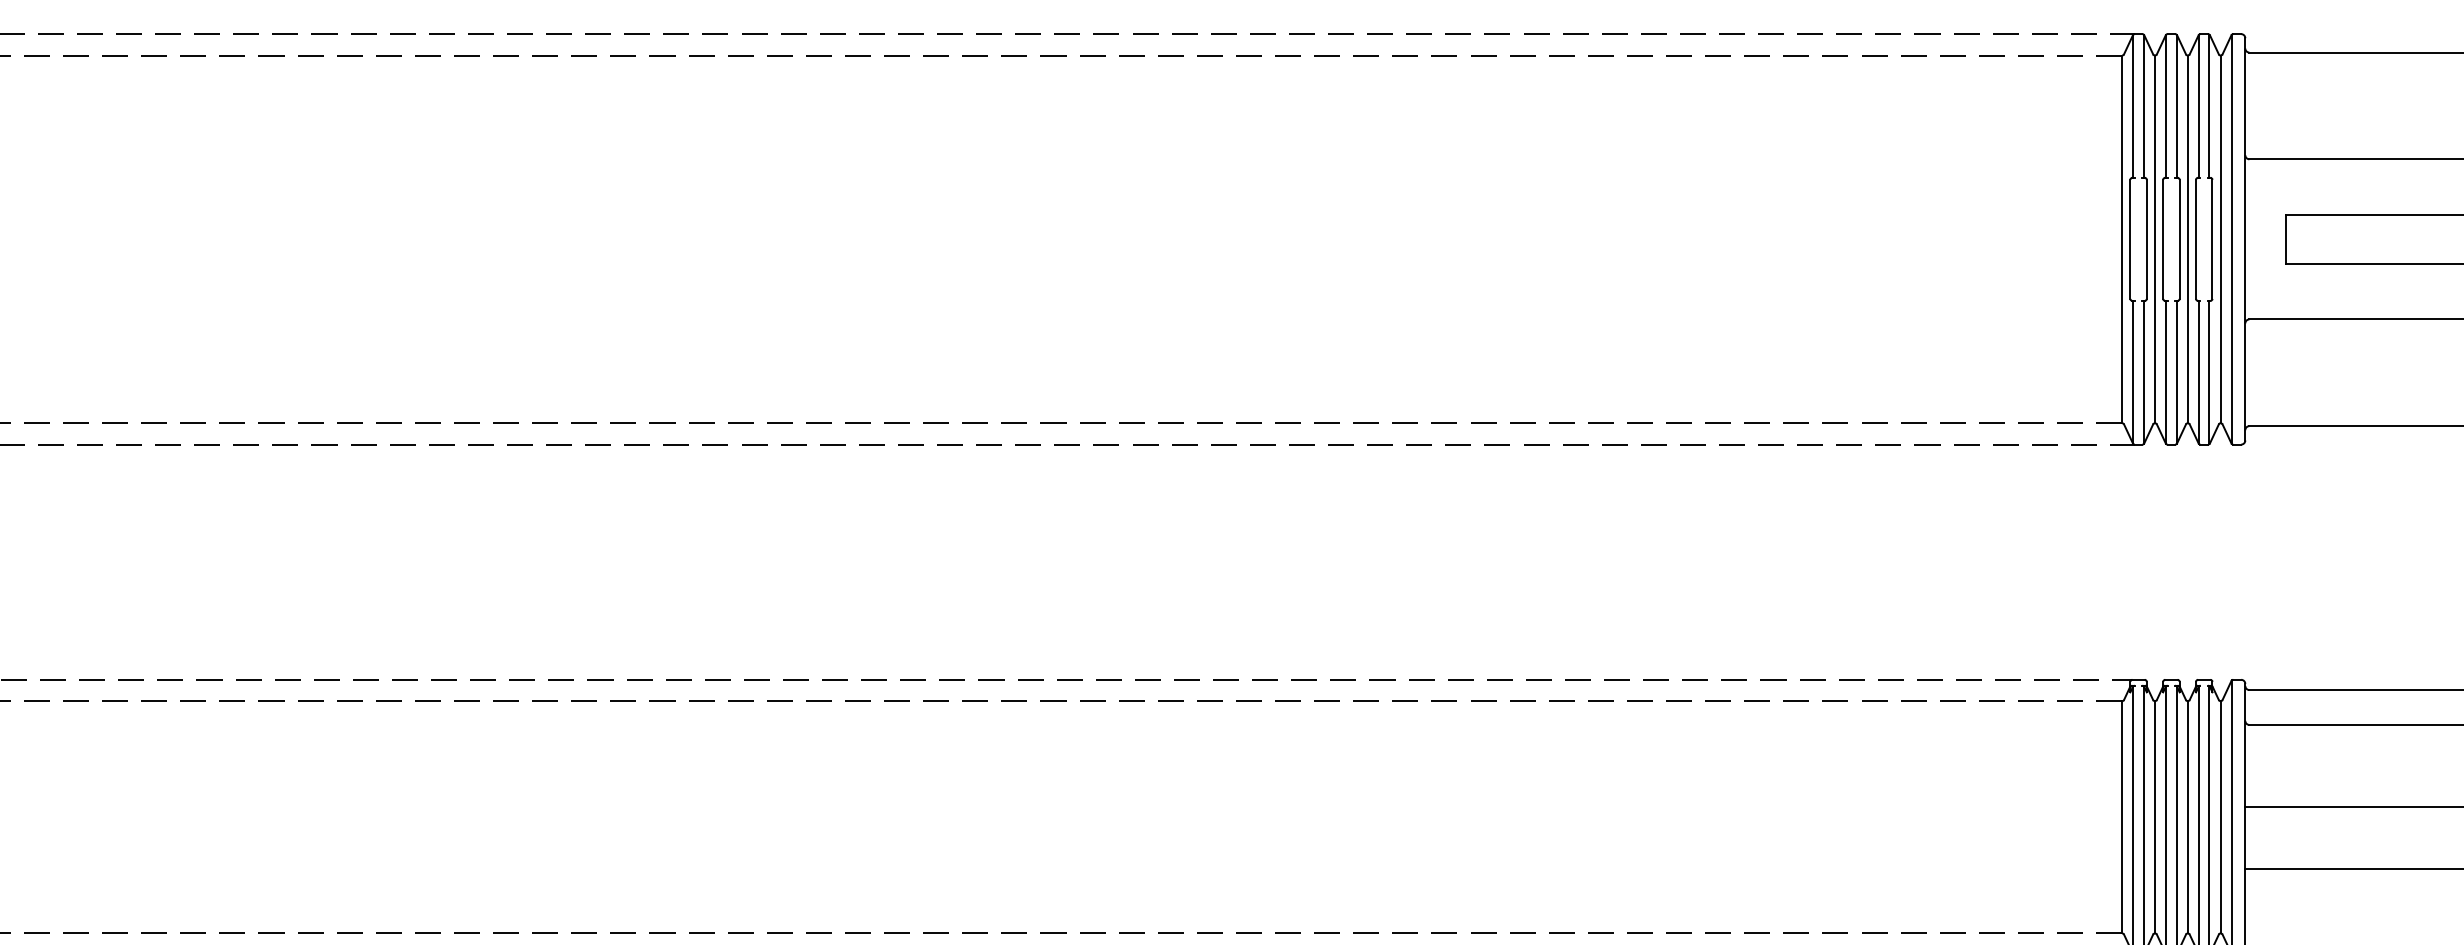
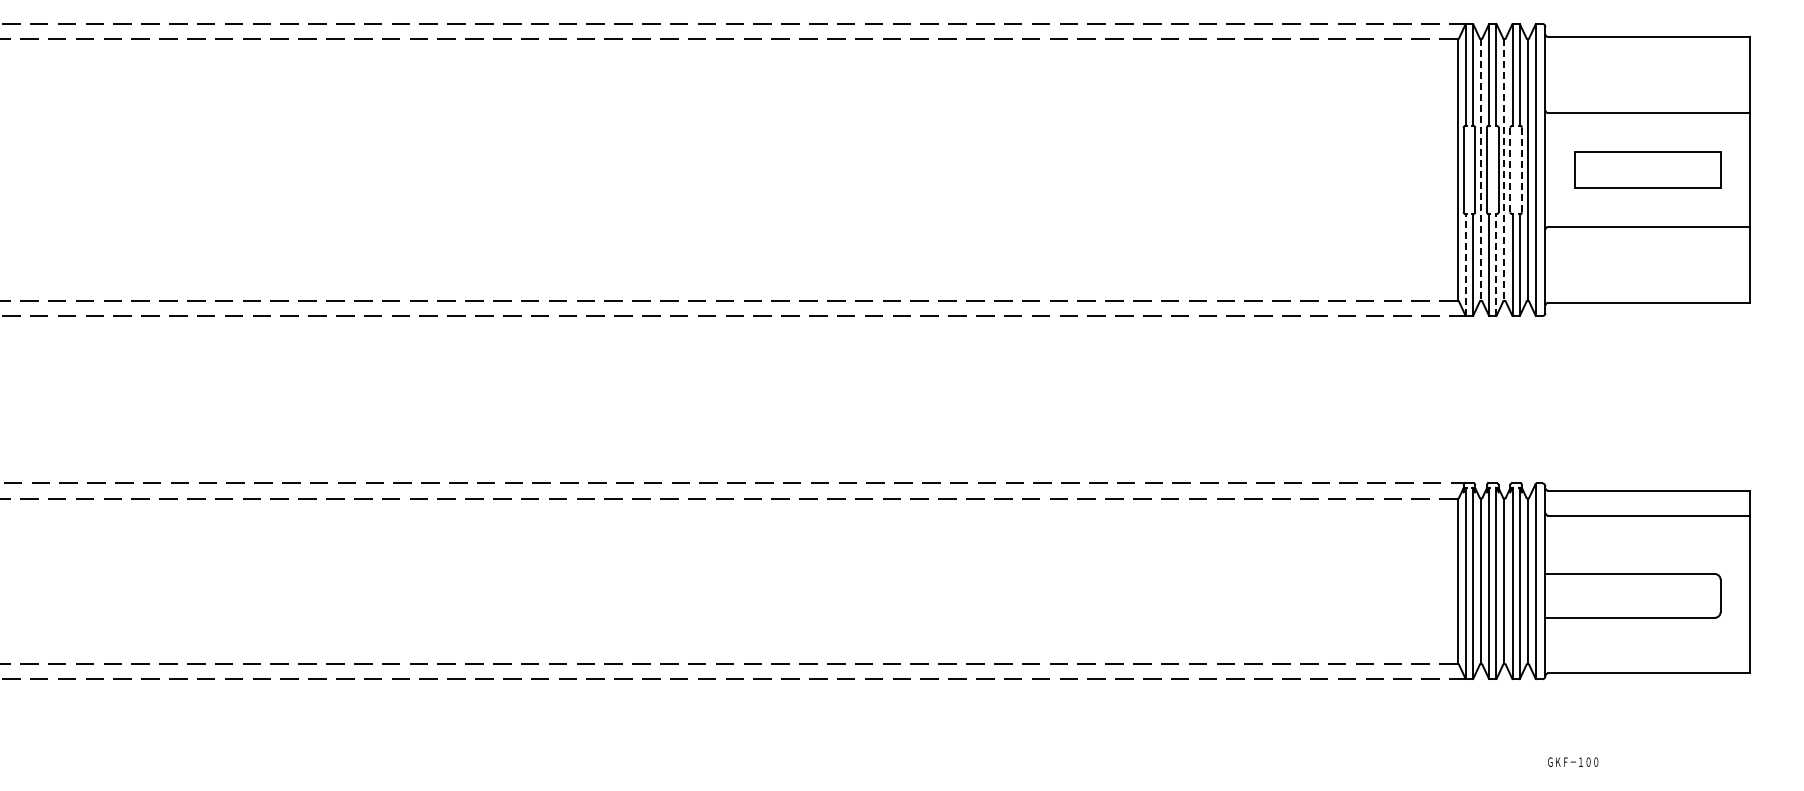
line: (2196, 238) -> (1510, 169), solid -> dashed
line: (2213, 238) -> (1522, 169), solid -> dashed
line: (2155, 240) -> (1481, 170), solid -> dashed
line: (2187, 240) -> (1504, 170), solid -> dashed
line: (2133, 372) -> (1465, 264), solid -> dashed
line: (2176, 372) -> (1496, 264), solid -> dashed

